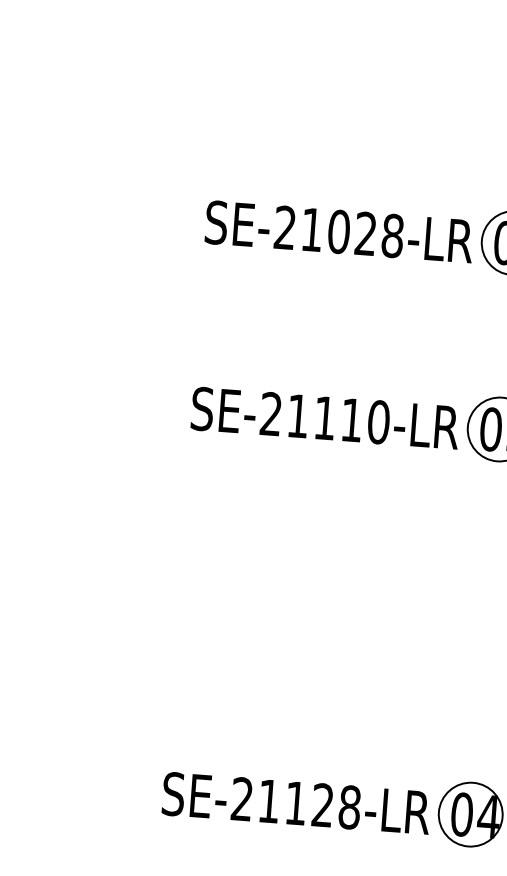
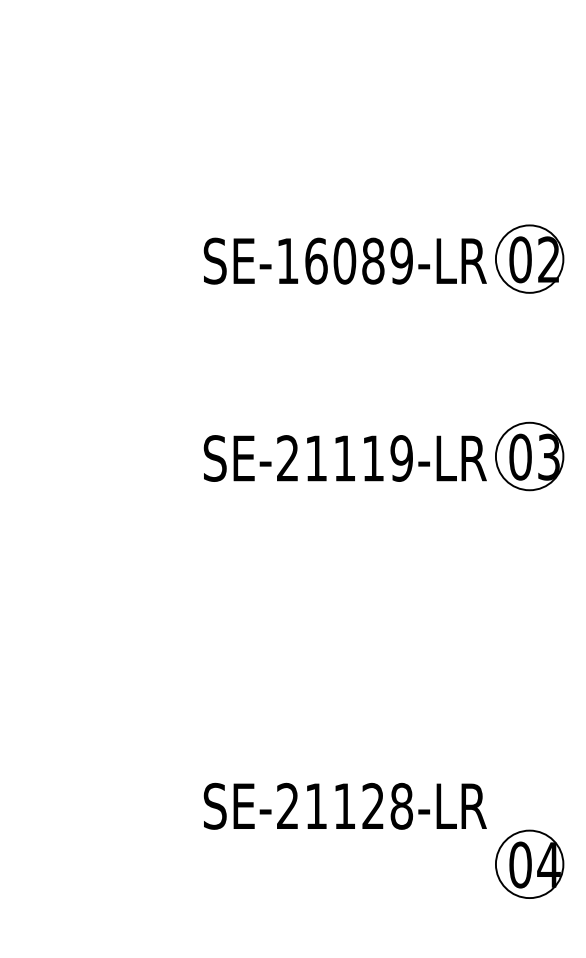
text: (338, 231) -> (344, 260), SE-21028-LR -> SE-16089-LR
text: (378, 422) -> (401, 458), SE-21110-LR -> SE-21119-LR
text: (295, 802) -> (344, 805), moved

